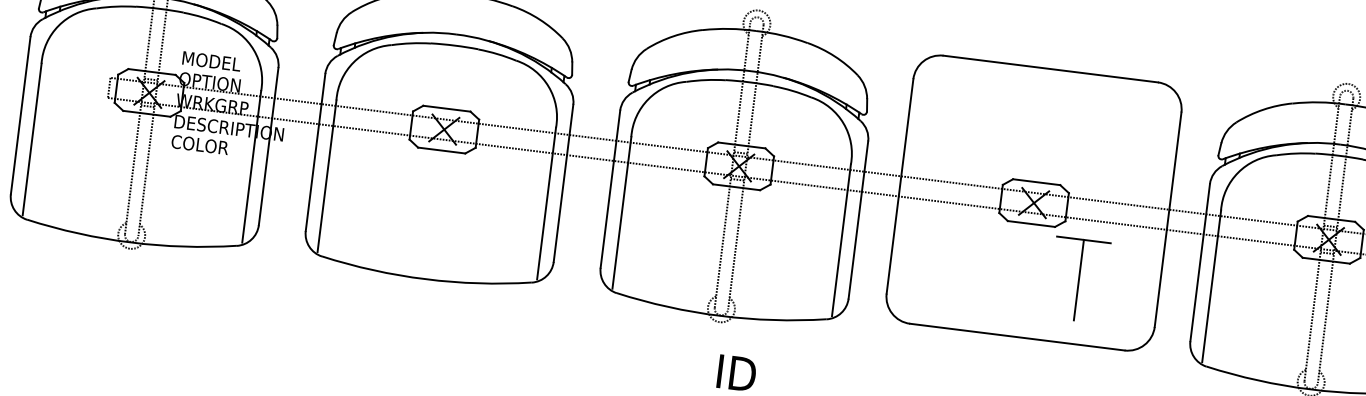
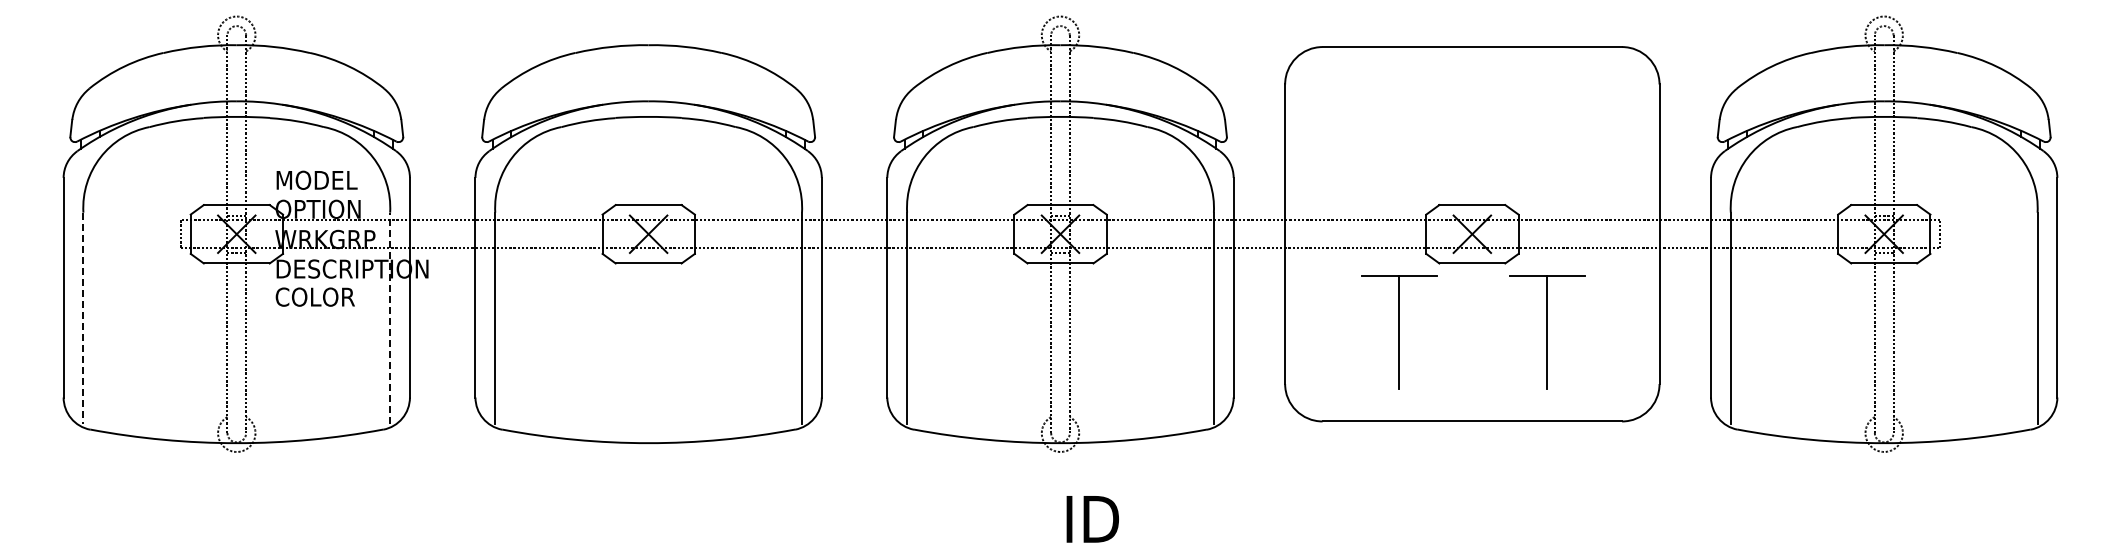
line: (32, 139) -> (83, 318), solid -> dashed
line: (251, 166) -> (390, 318), solid -> dashed
part: (973, 266) -> (1399, 332), added

